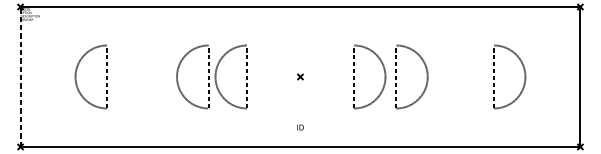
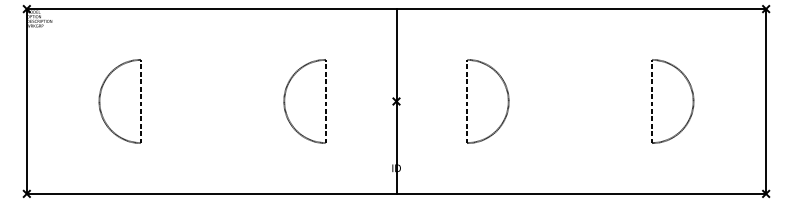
line: (20, 77) -> (26, 101), dashed -> solid
part: (177, 77) -> (234, 101), removed
line: (300, 77) -> (396, 101), added
part: (426, 77) -> (563, 101), removed

